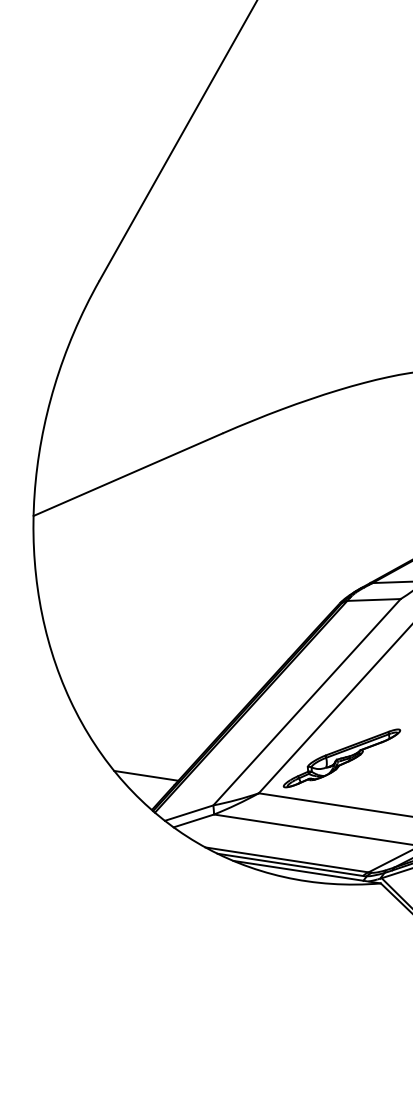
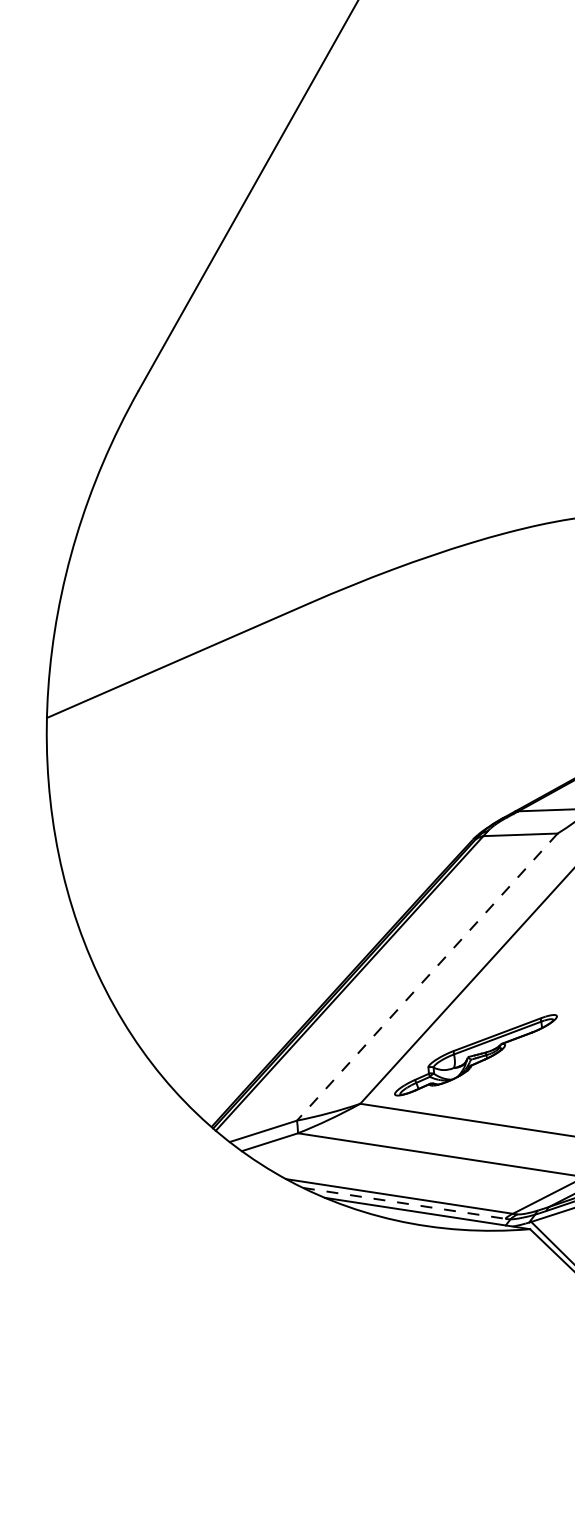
line: (307, 702) -> (427, 977), solid -> dashed
line: (146, 775) -> (203, 1079), removed
line: (290, 864) -> (404, 1203), solid -> dashed

